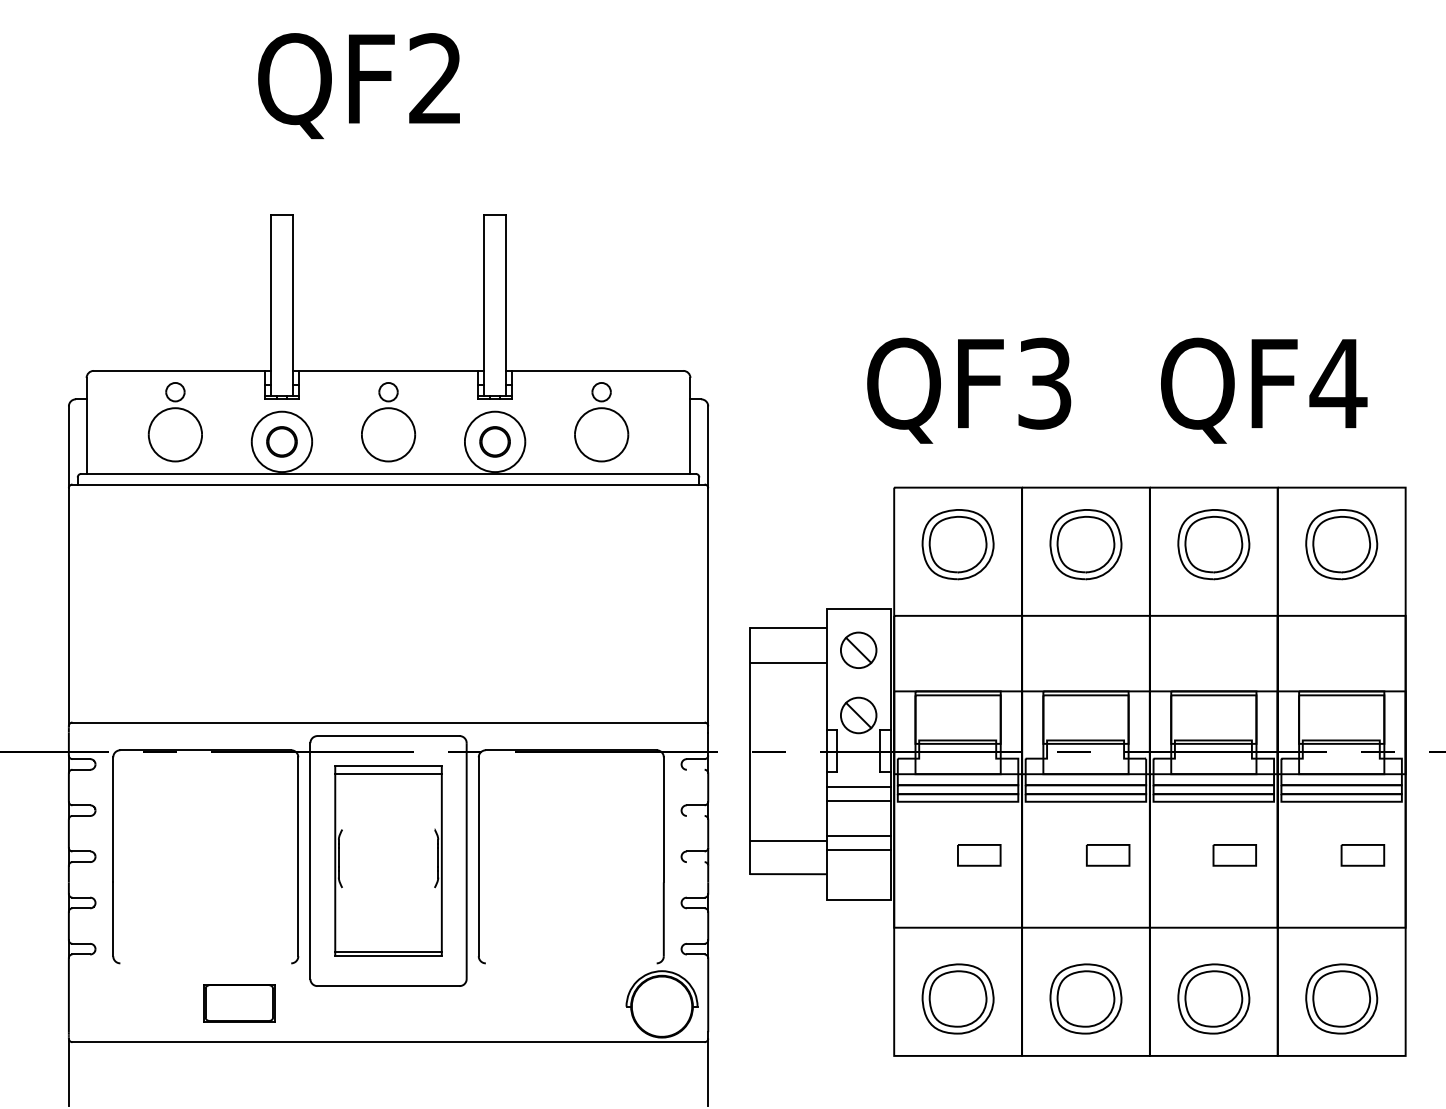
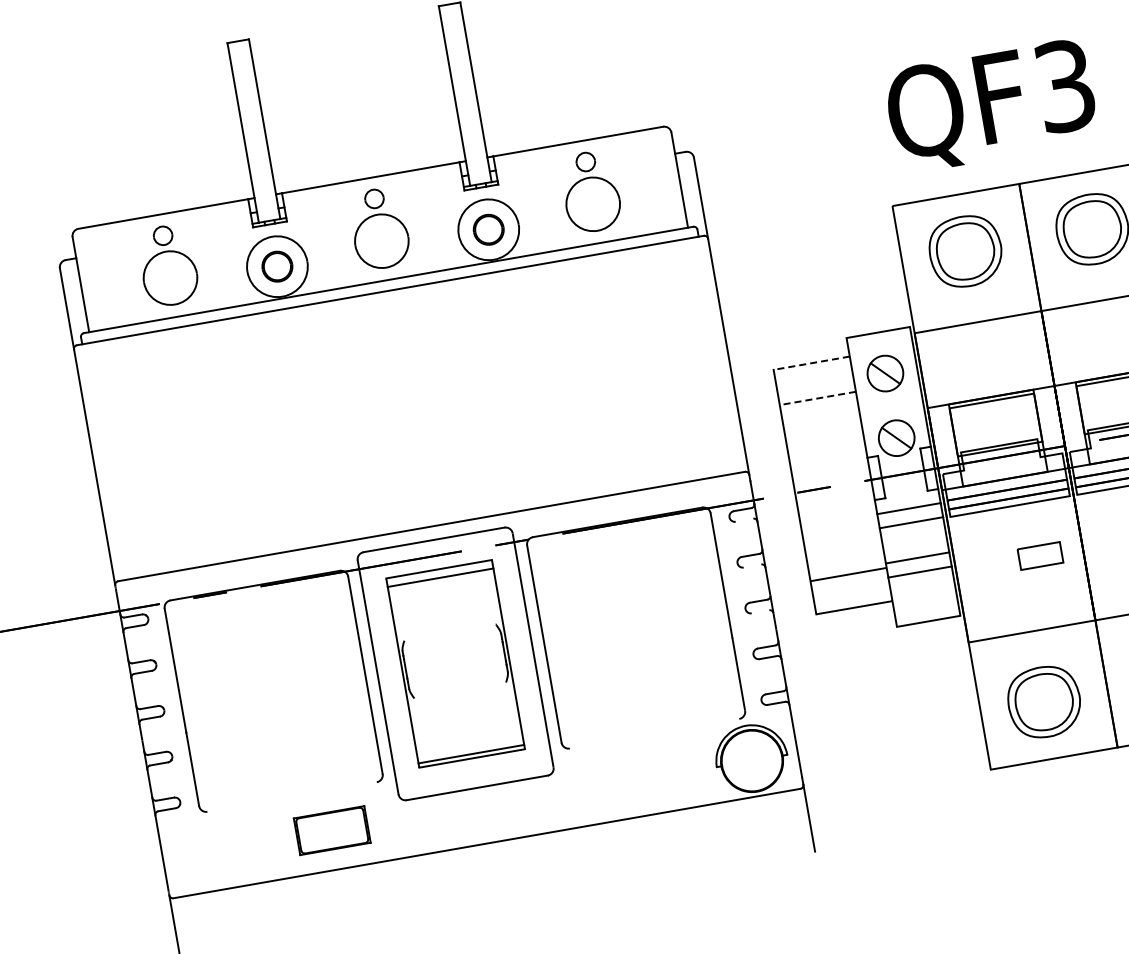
text: (969, 390) -> (991, 105), moved
line: (787, 627) -> (810, 363), solid -> dashed
line: (787, 663) -> (817, 398), solid -> dashed

